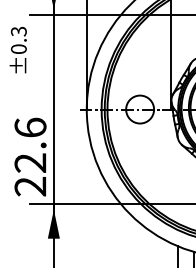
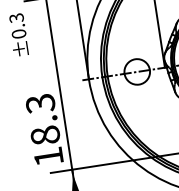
text: (30, 156) -> (44, 129), 22.6 -> 18.3

